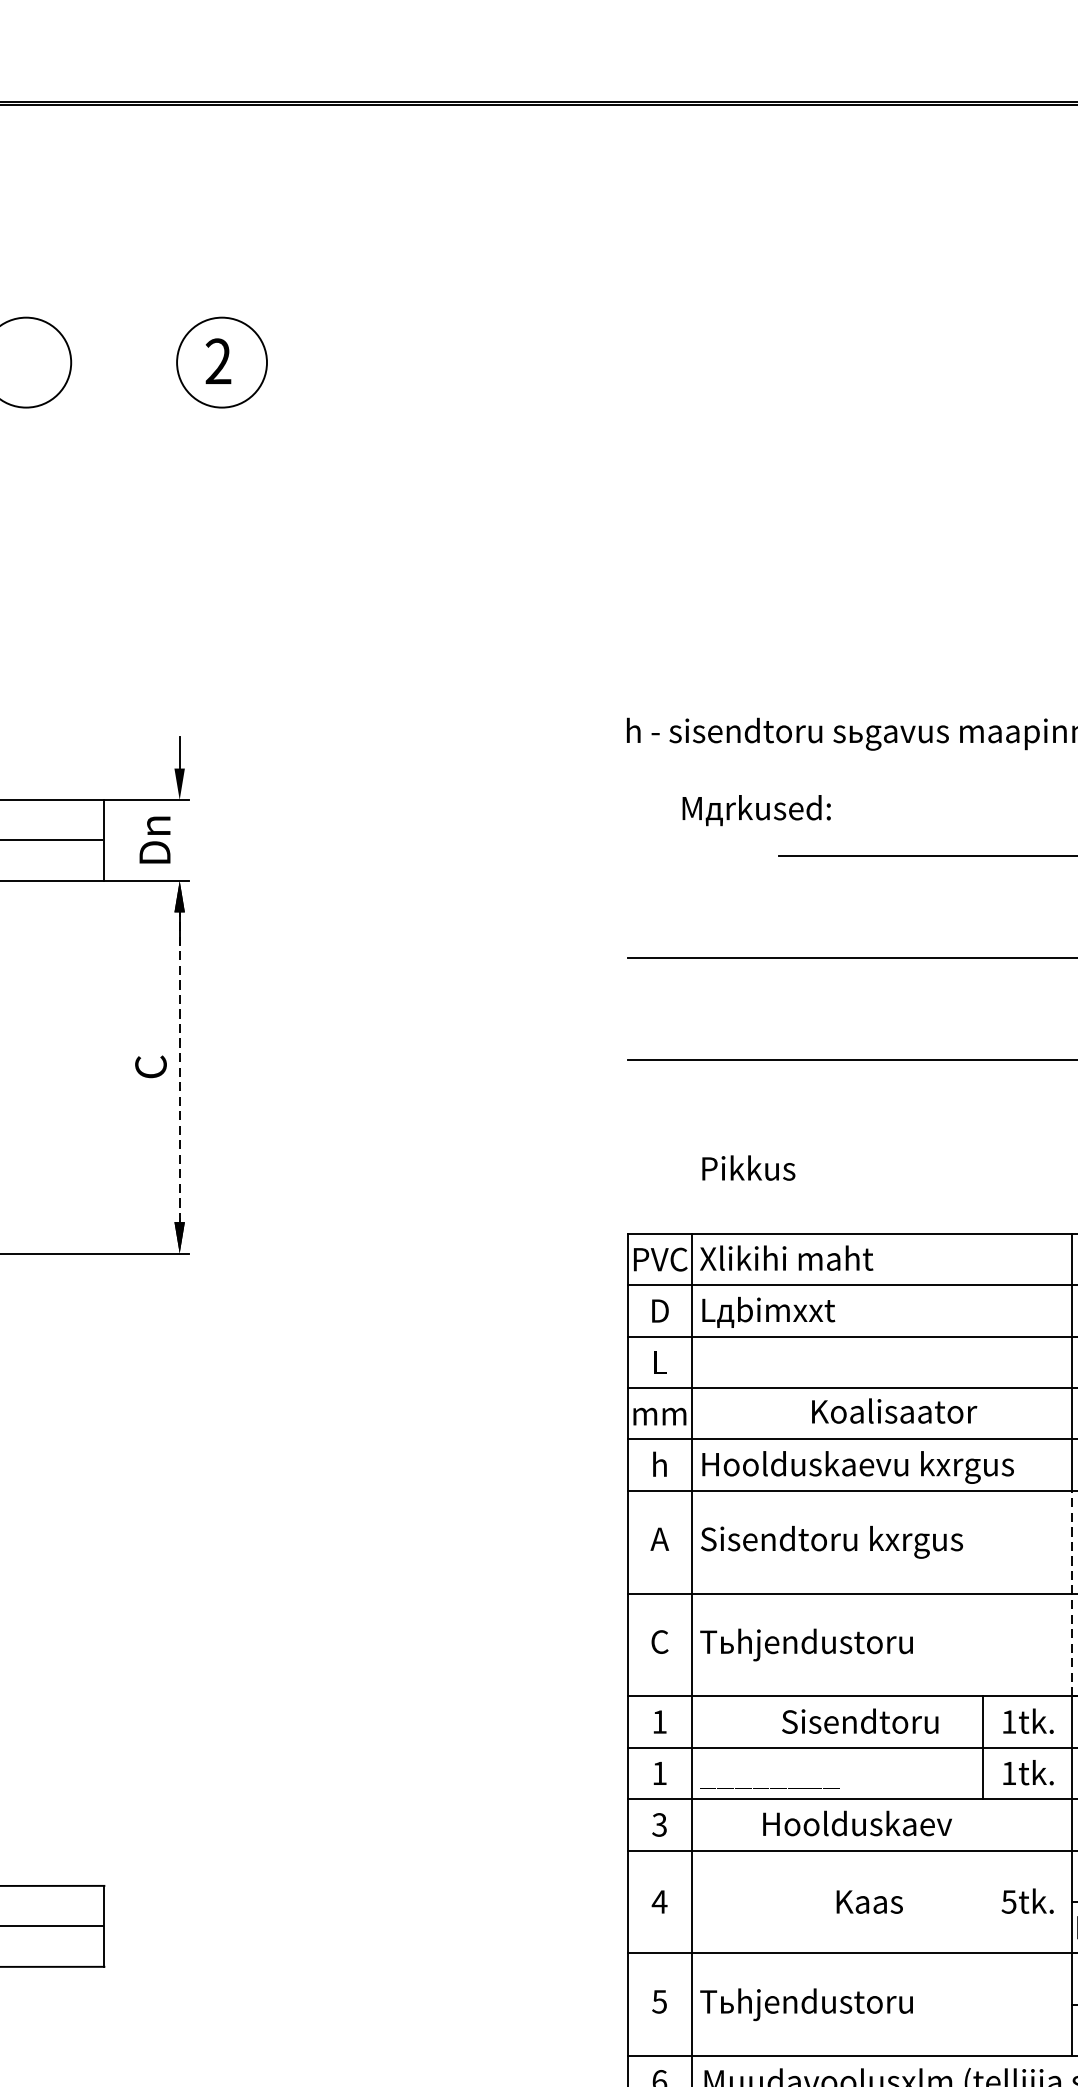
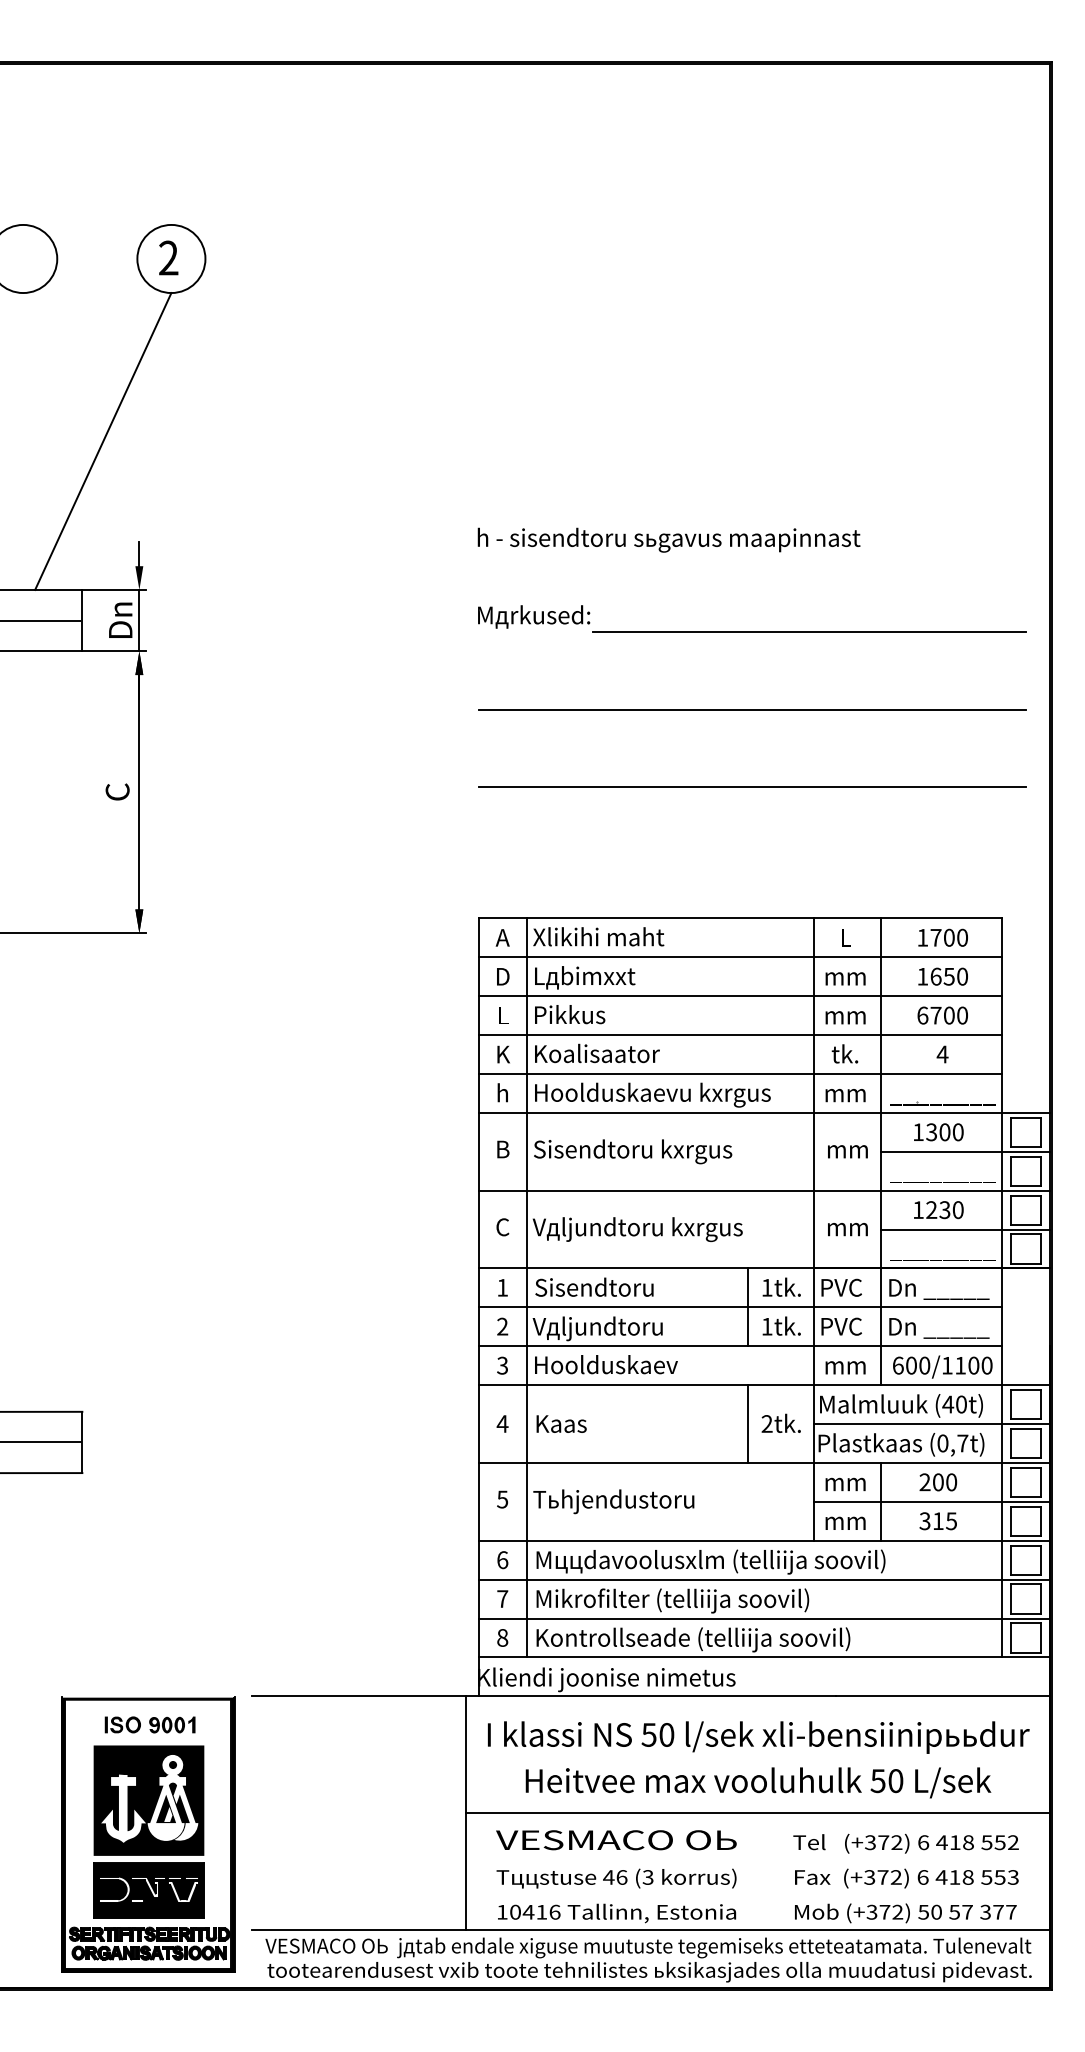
line: (132, 603) -> (103, 441), added
text: (757, 809) -> (534, 616), moved
line: (179, 840) -> (139, 620), added
line: (179, 1066) -> (139, 791), dashed -> solid
text: (749, 1167) -> (570, 1014), moved
text: (660, 1259) -> (503, 937), PVC -> A
text: (894, 1411) -> (597, 1053), moved
text: (659, 1413) -> (502, 1054), mm -> K
text: (659, 1539) -> (502, 1149), A -> B
line: (1071, 1593) -> (814, 1190), dashed -> solid
text: (837, 1644) -> (637, 1229), Tьhjendustoru -> Vдljundtoru kхrgus
text: (860, 1720) -> (594, 1286), moved
text: (659, 1773) -> (502, 1326), 1 -> 2
text: (785, 1775) -> (597, 1328), ________ -> Vдljundtoru
text: (857, 1823) -> (606, 1364), moved
text: (869, 1901) -> (561, 1423), moved
line: (983, 1901) -> (747, 1423), added
text: (1008, 1901) -> (766, 1423), 5tk. -> 2tk.

